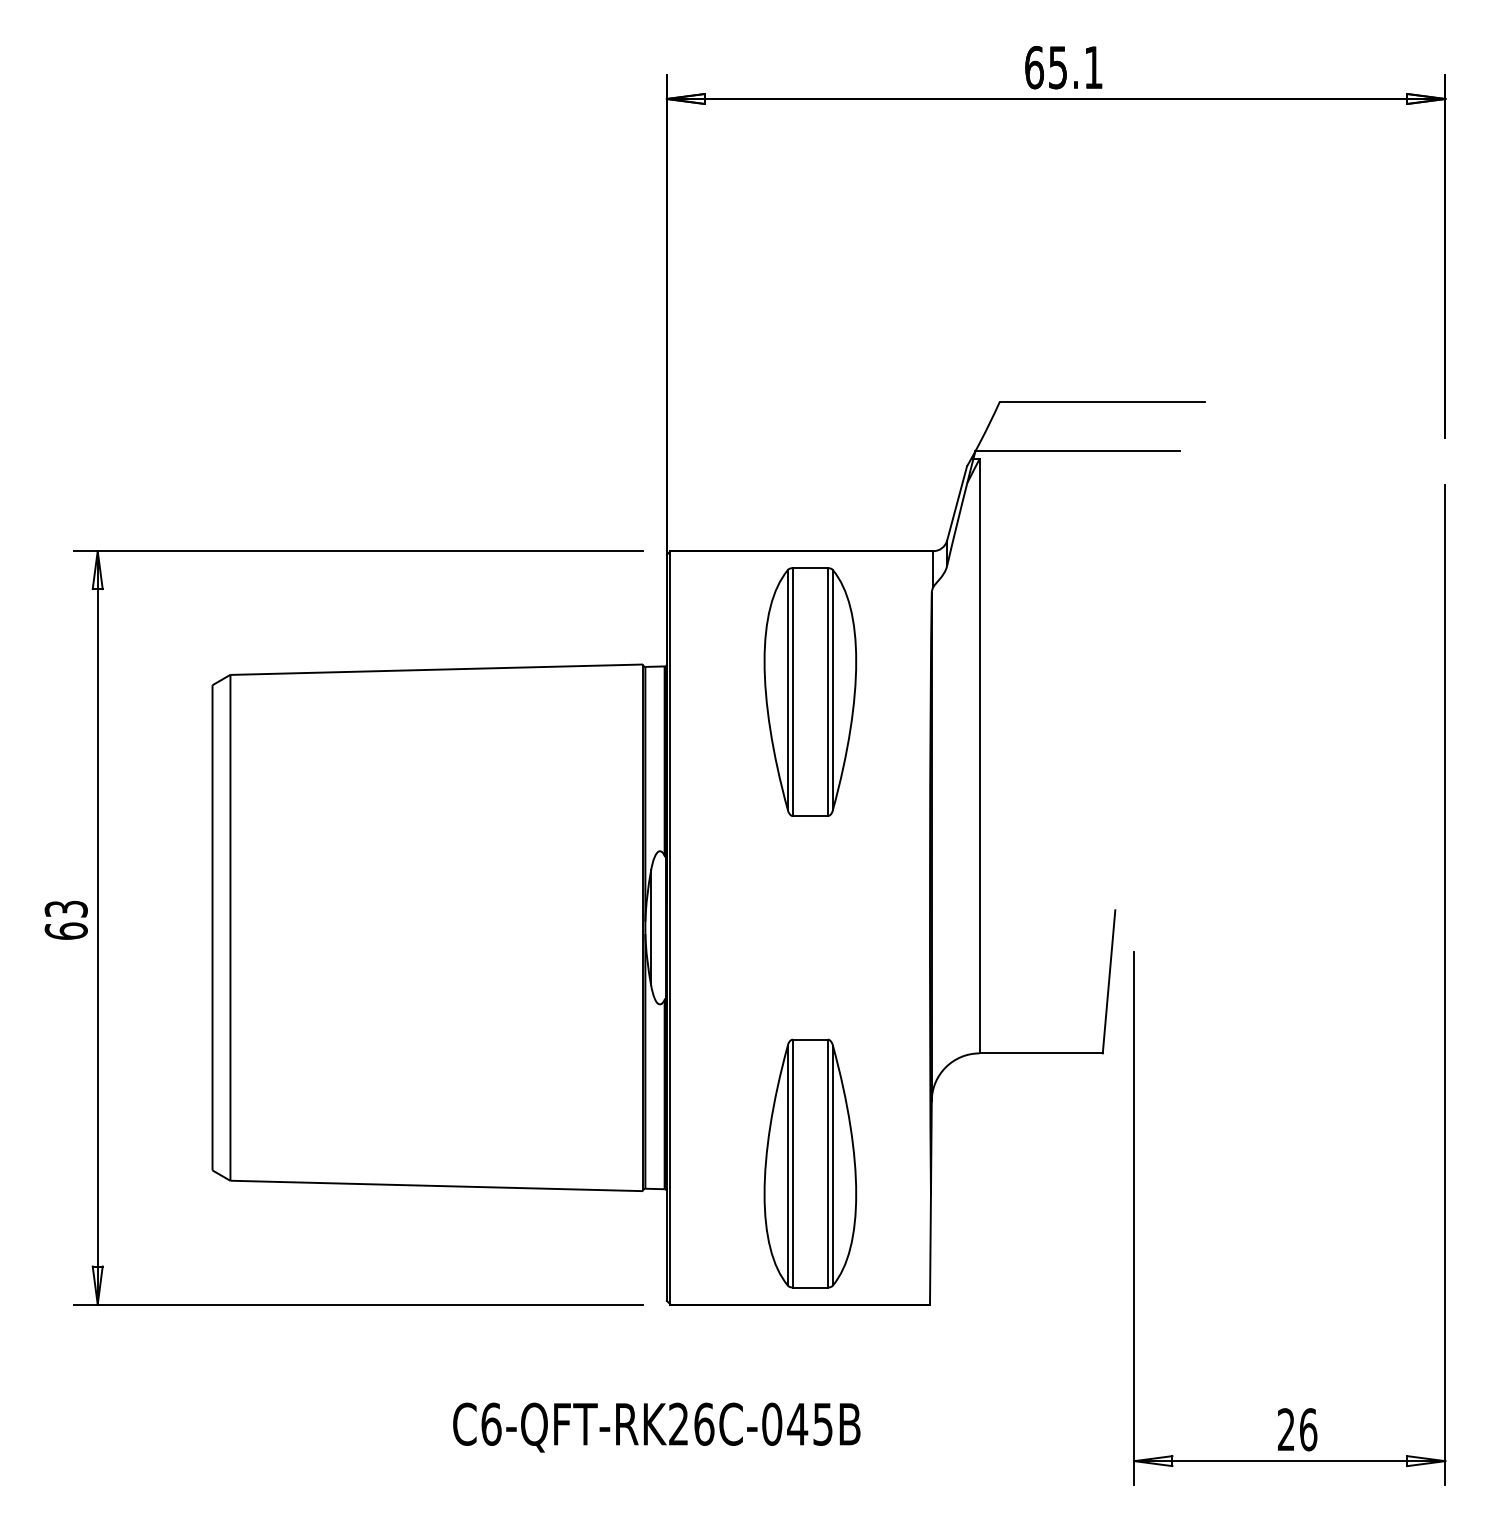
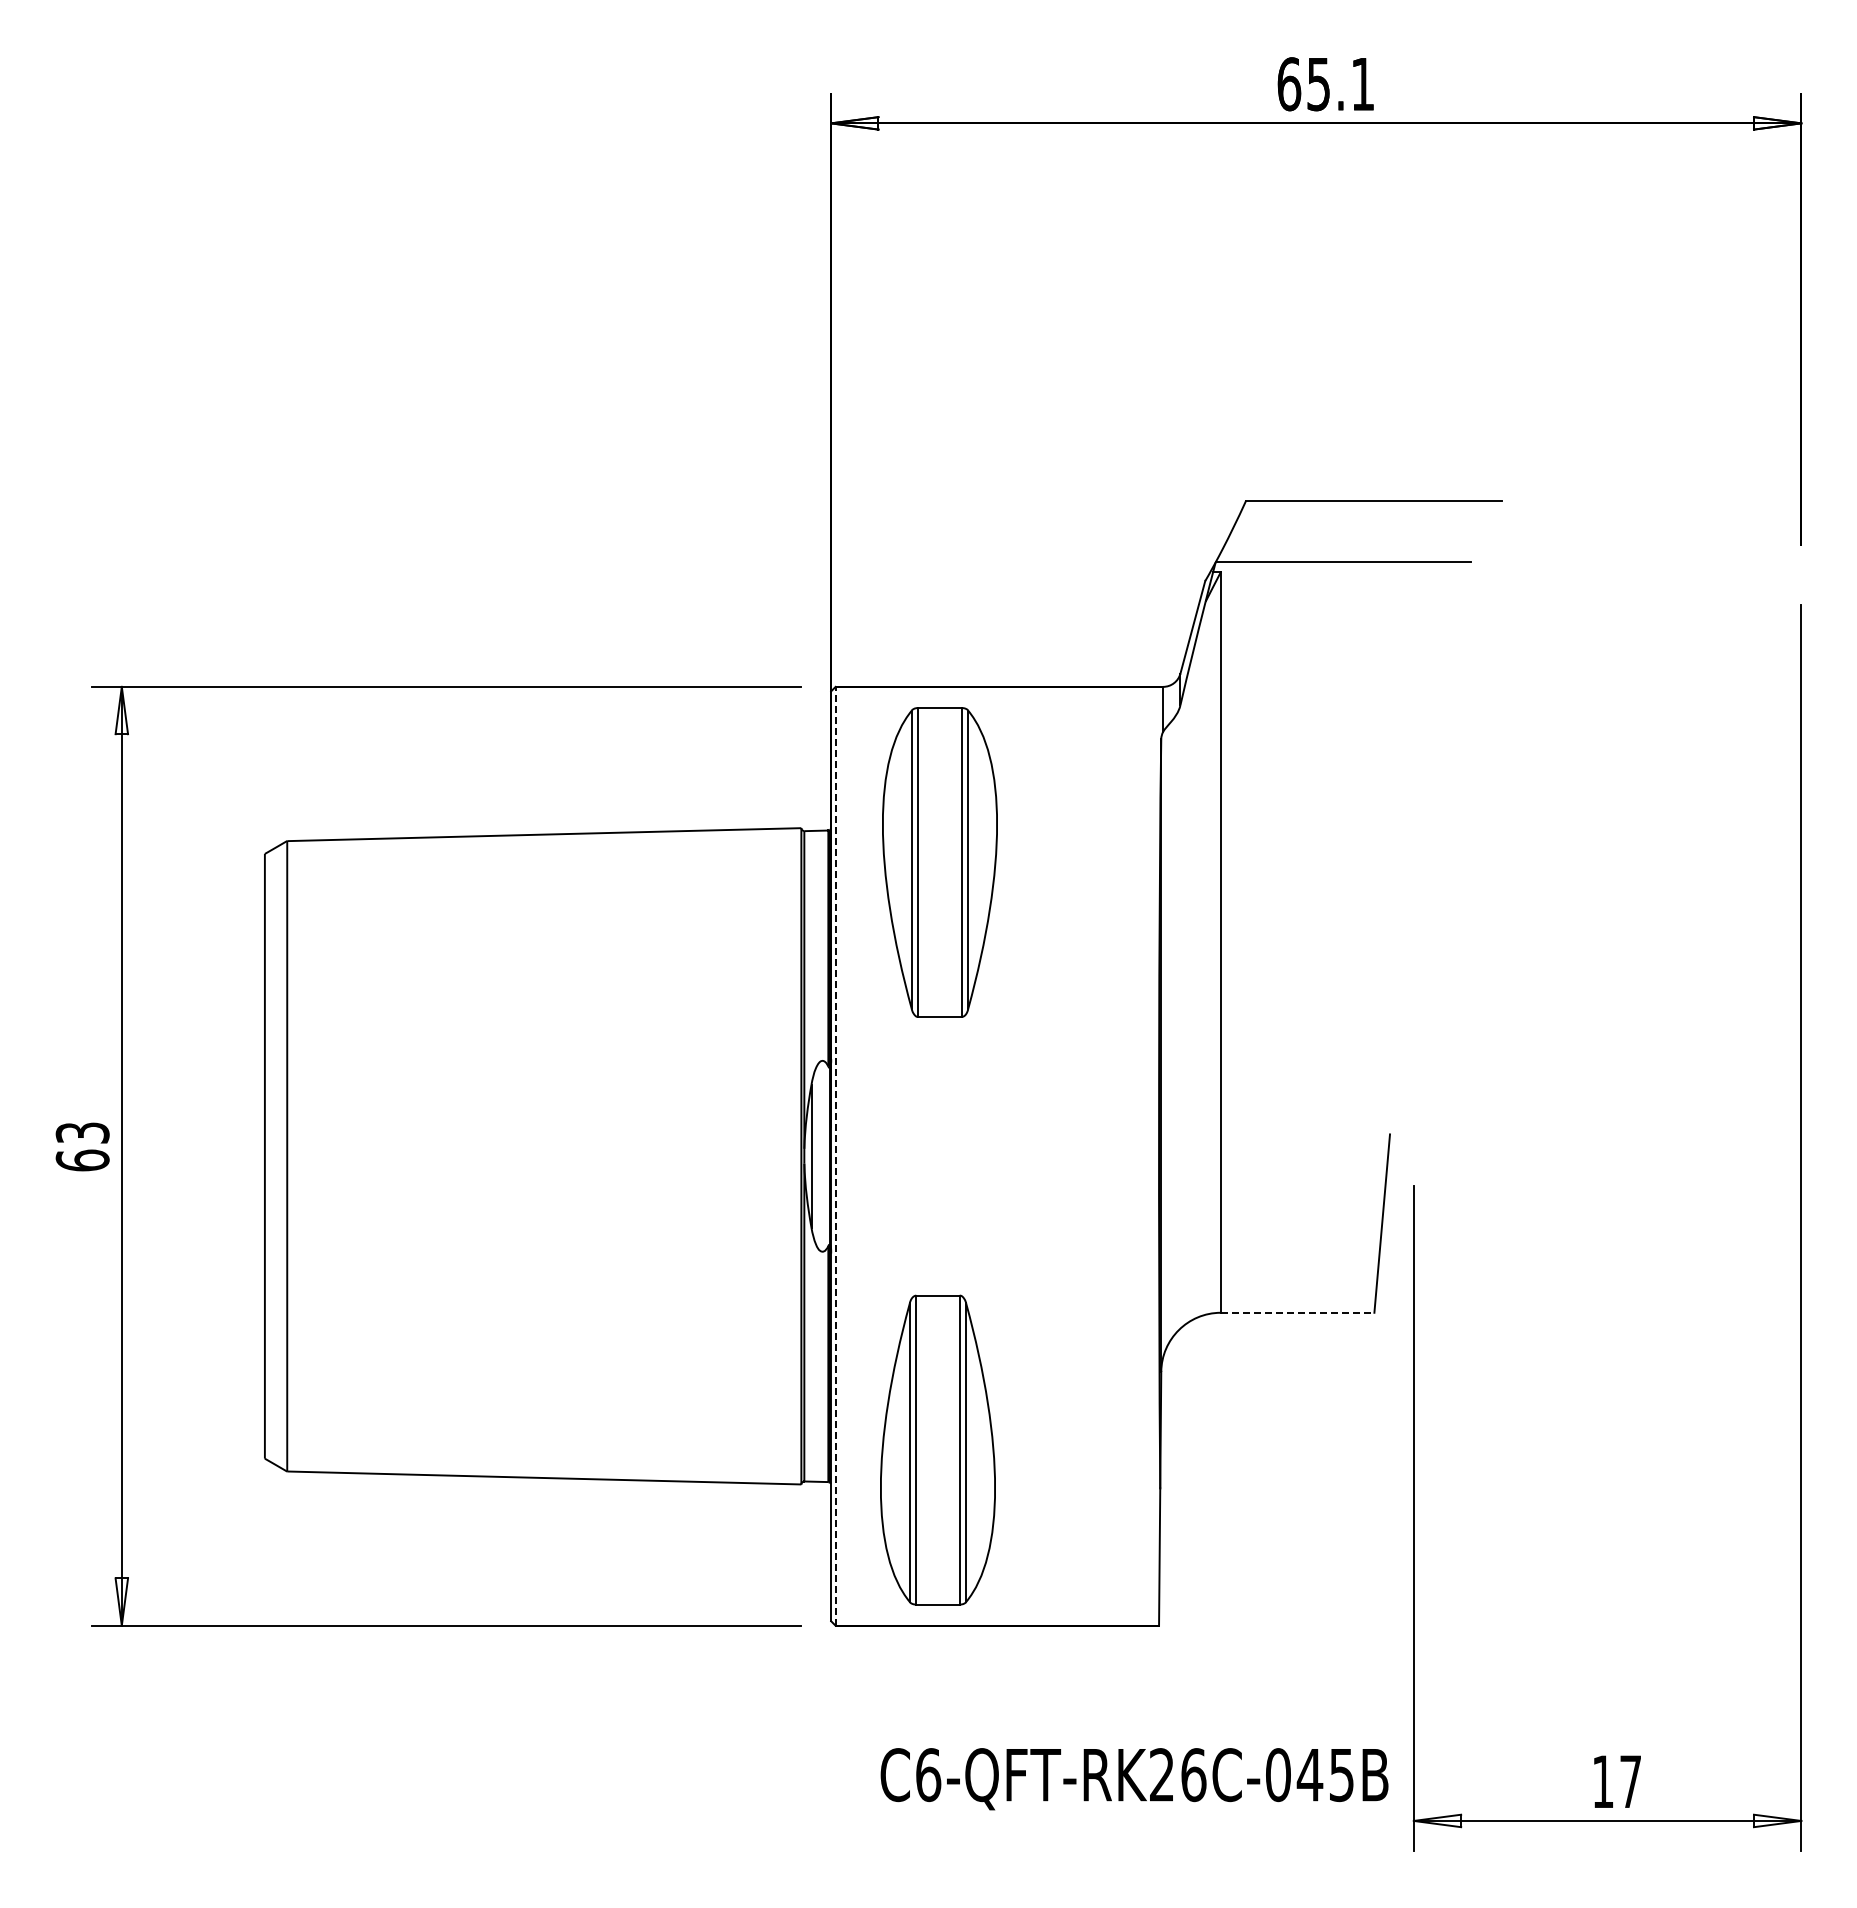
part: (809, 692) -> (939, 862), moved
line: (670, 927) -> (835, 1155), solid -> dashed
line: (1041, 1053) -> (1297, 1312), solid -> dashed
part: (809, 1163) -> (937, 1449), moved
text: (656, 1427) -> (1134, 1779), moved
text: (1297, 1429) -> (1616, 1781), 26 -> 17

